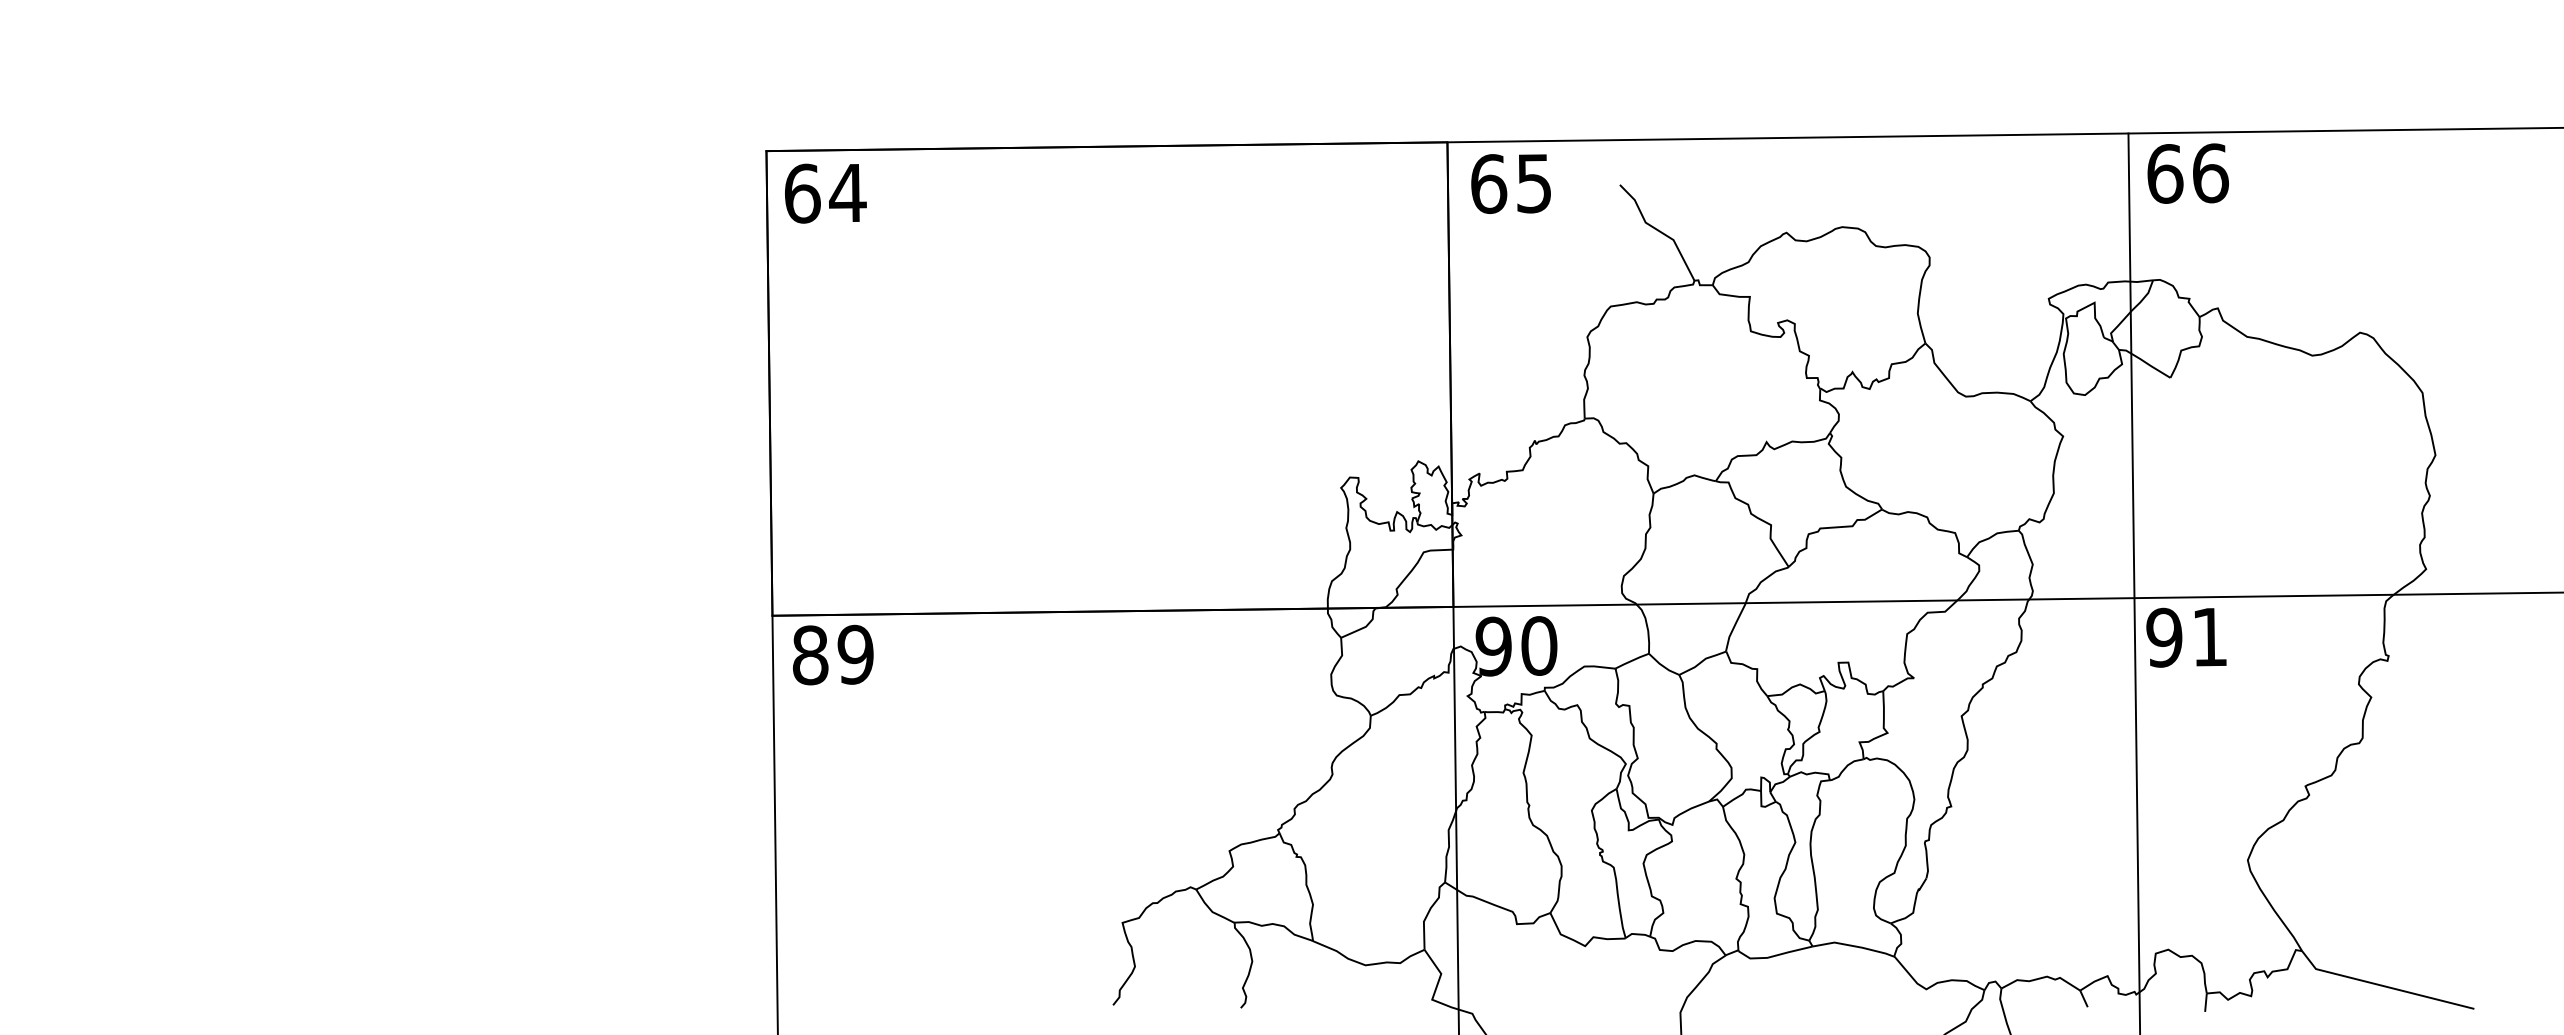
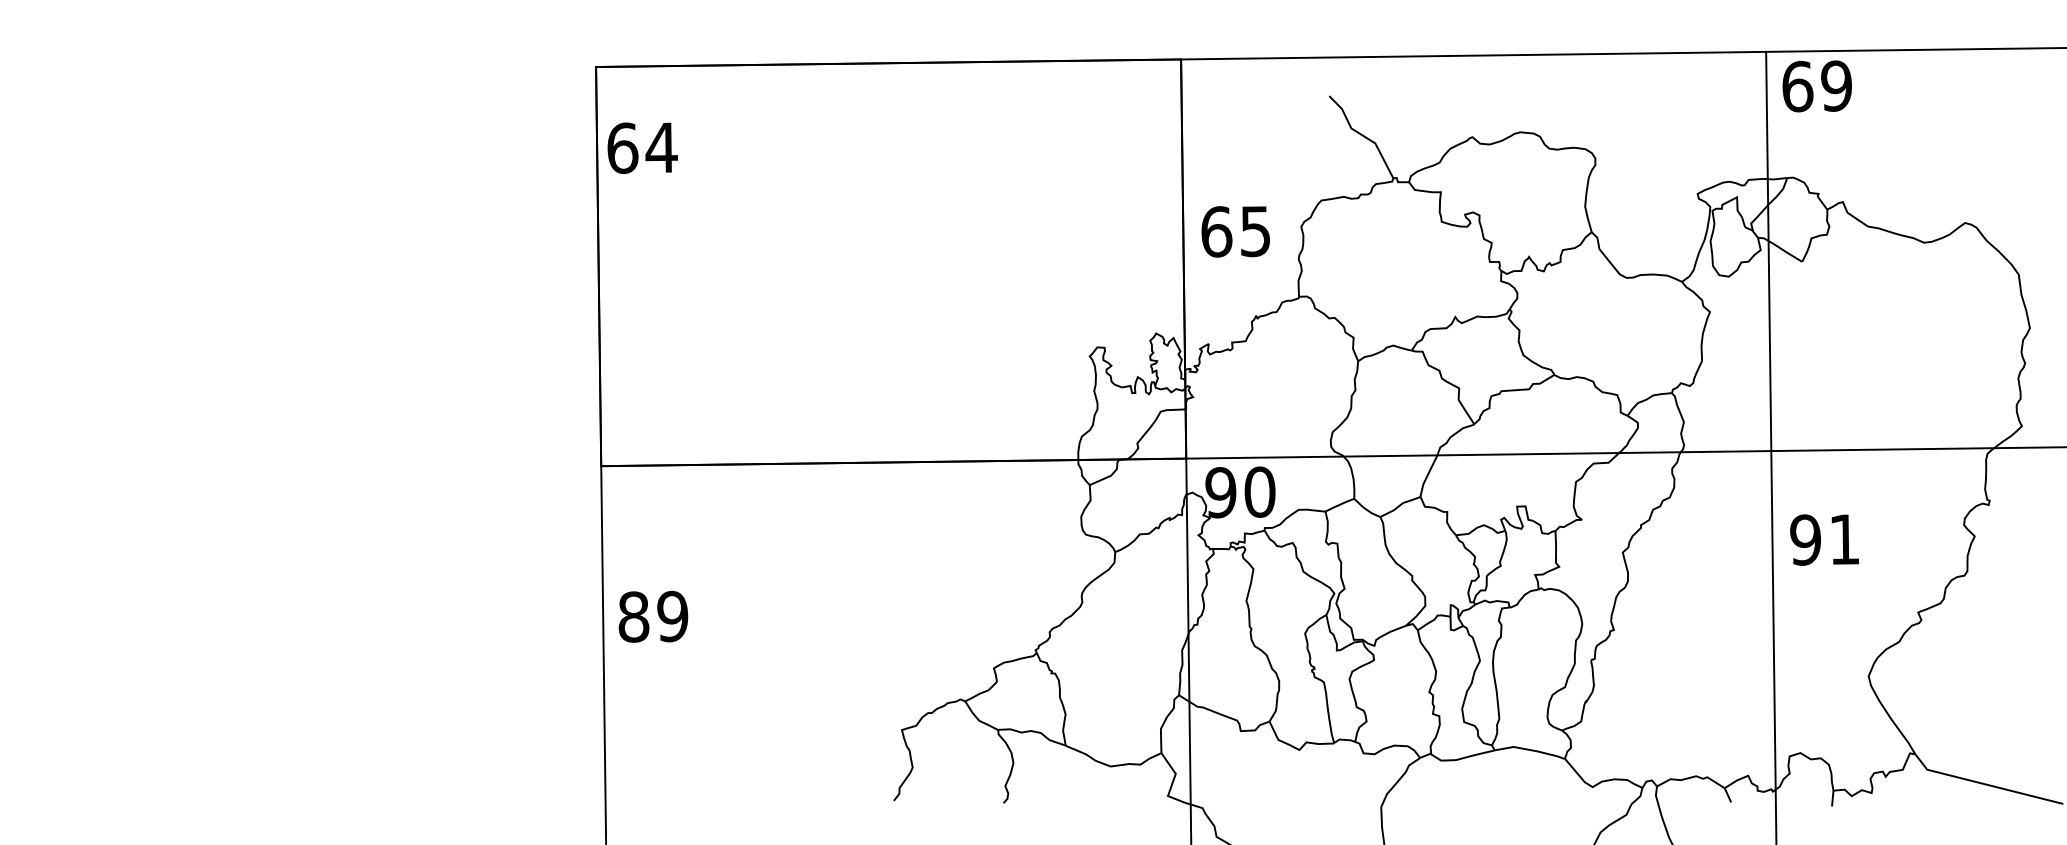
text: (2210, 173) -> (1836, 86), 66 -> 69
text: (1510, 183) -> (1235, 231), moved
text: (825, 193) -> (642, 148), moved
text: (2186, 637) -> (1824, 539), moved
text: (833, 654) -> (653, 616), moved

